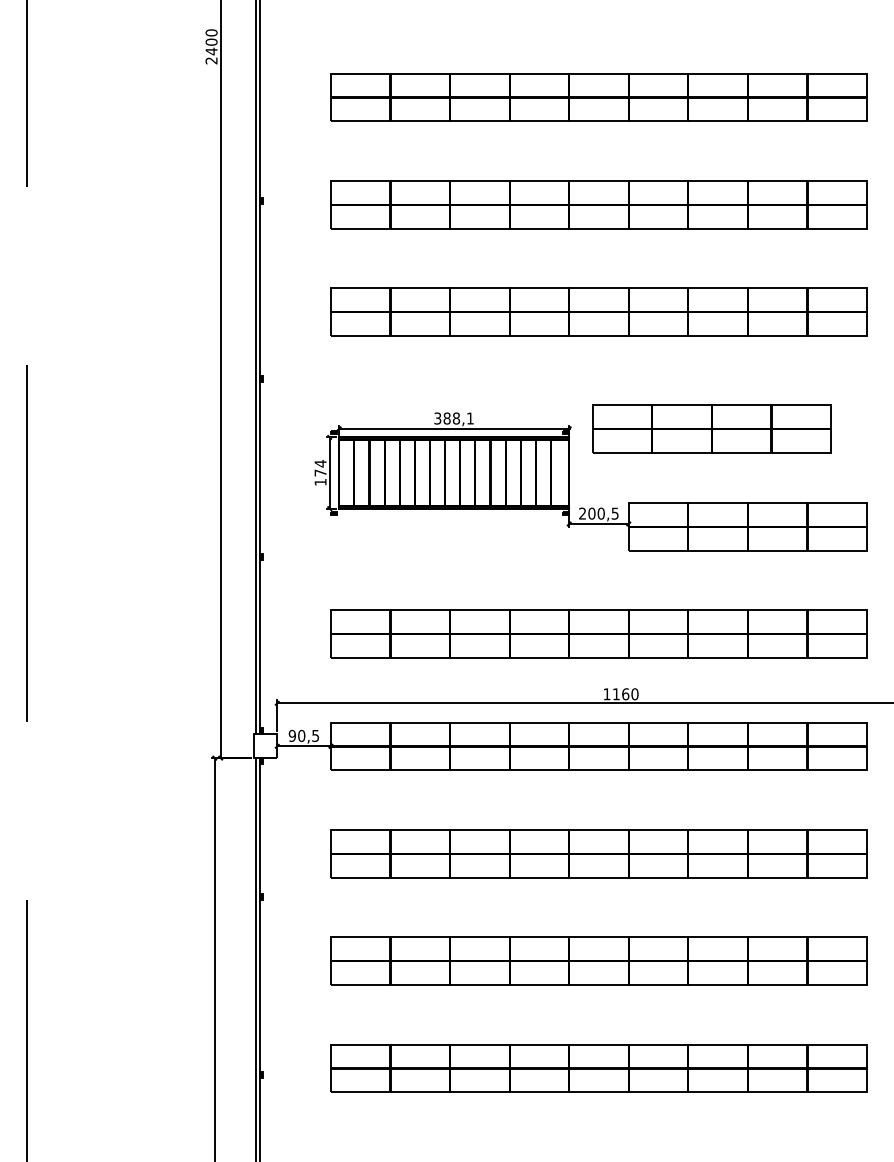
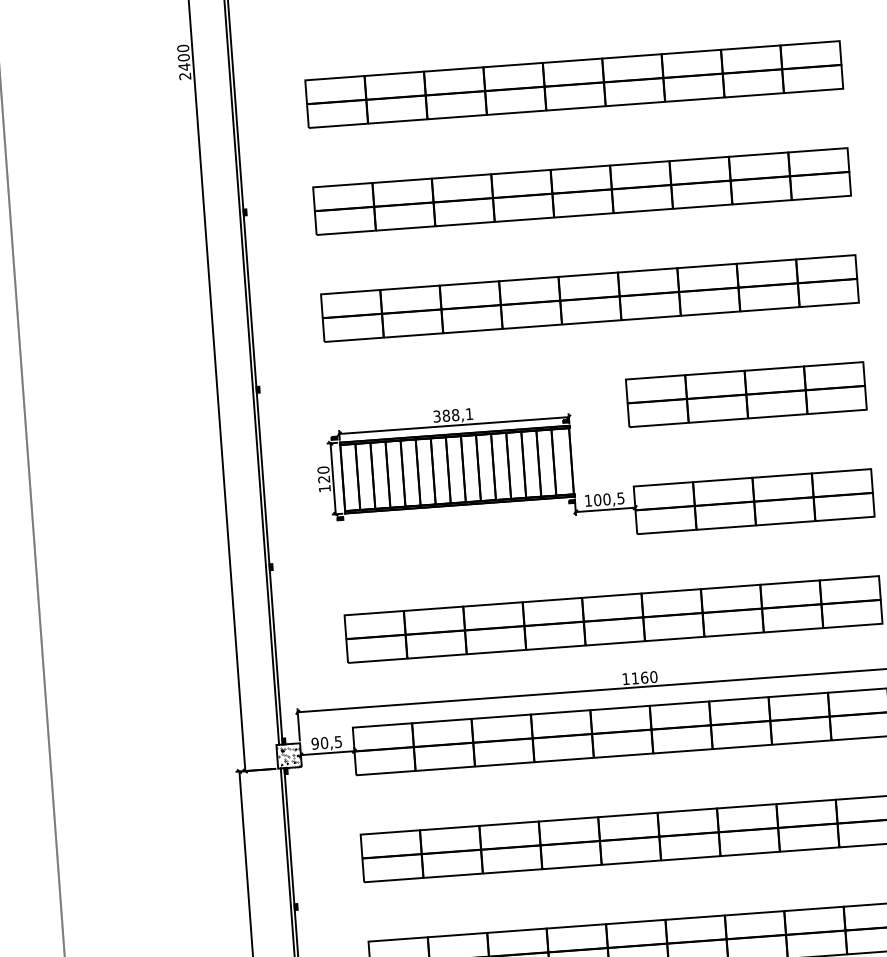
part: (711, 428) -> (745, 393), moved
text: (320, 468) -> (323, 474), 174 -> 120
text: (582, 513) -> (588, 500), 200,5 -> 100,5
hatch: (264, 746) -> (288, 756), added

